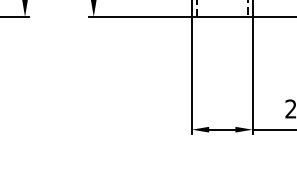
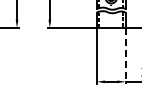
line: (252, 74) -> (125, 55), solid -> dashed

